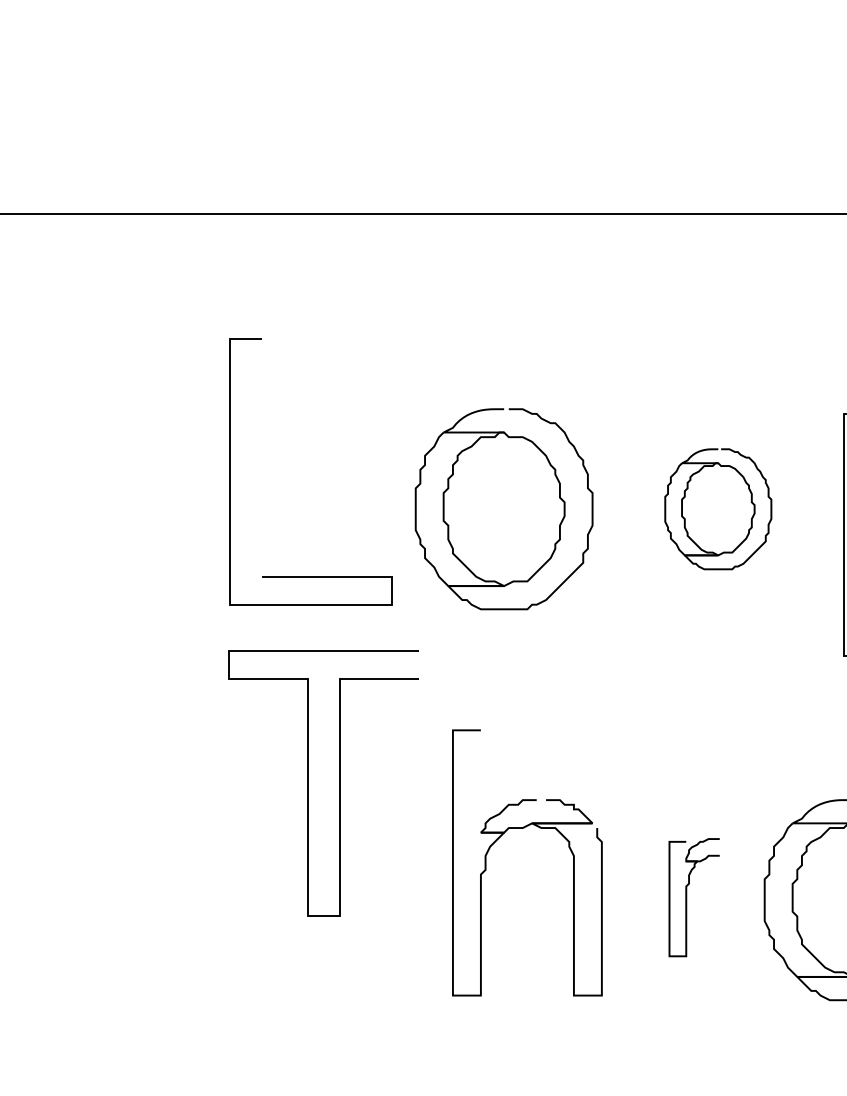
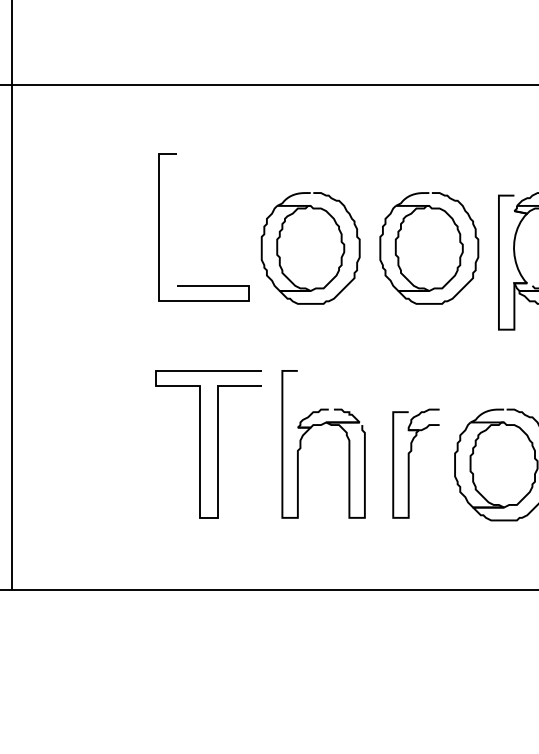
part: (718, 509) -> (429, 248), size x1.67
curve: (308, 783) -> (200, 444), moved
part: (693, 897) -> (415, 463), size x1.67

